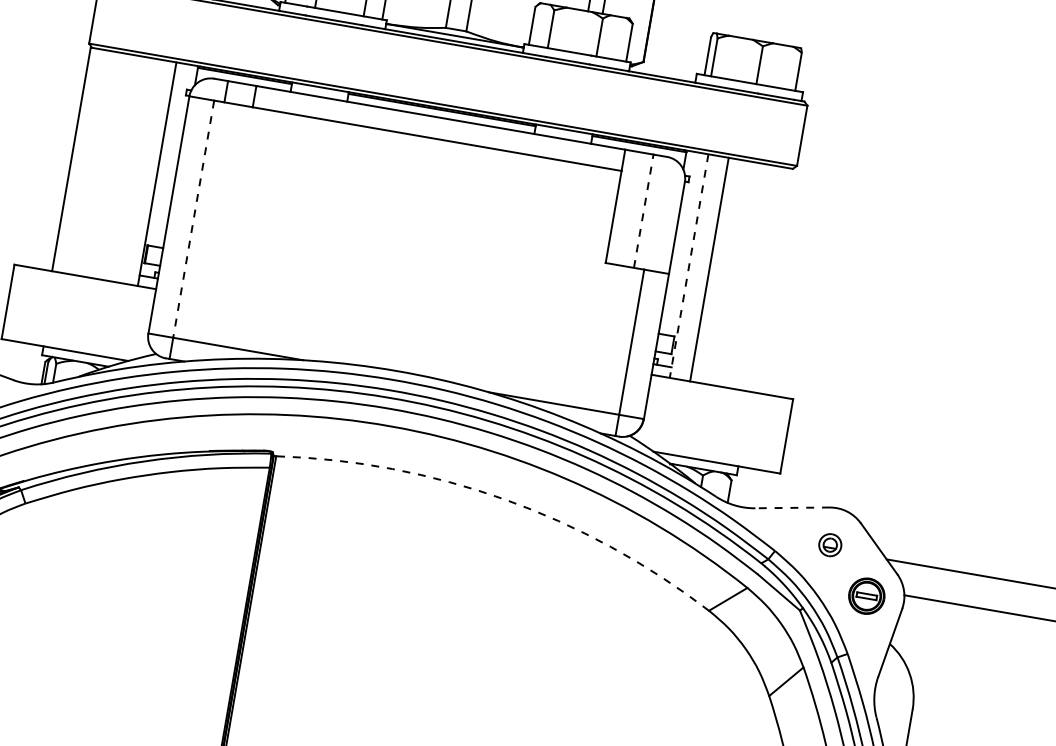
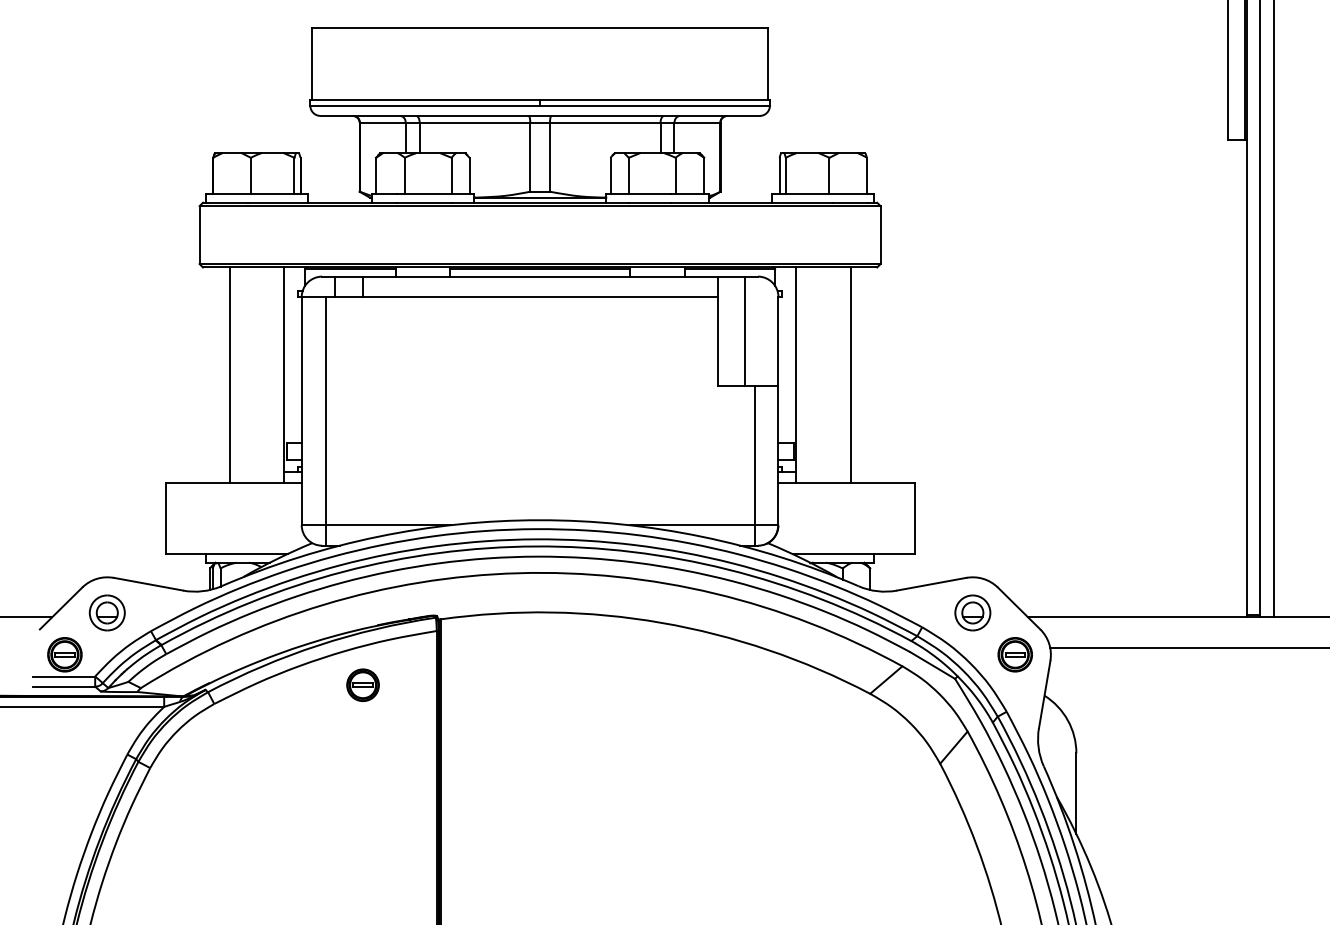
line: (71, 158) -> (229, 374), moved
line: (643, 210) -> (744, 330), dashed -> solid
line: (193, 219) -> (325, 411), dashed -> solid
line: (688, 266) -> (795, 375), dashed -> solid
line: (709, 269) -> (850, 374), moved
arc: (504, 499) -> (661, 622), dashed -> solid
line: (792, 508) -> (931, 584), dashed -> solid
part: (182, 509) -> (362, 684), added
part: (829, 544) -> (972, 612), size x1.67

